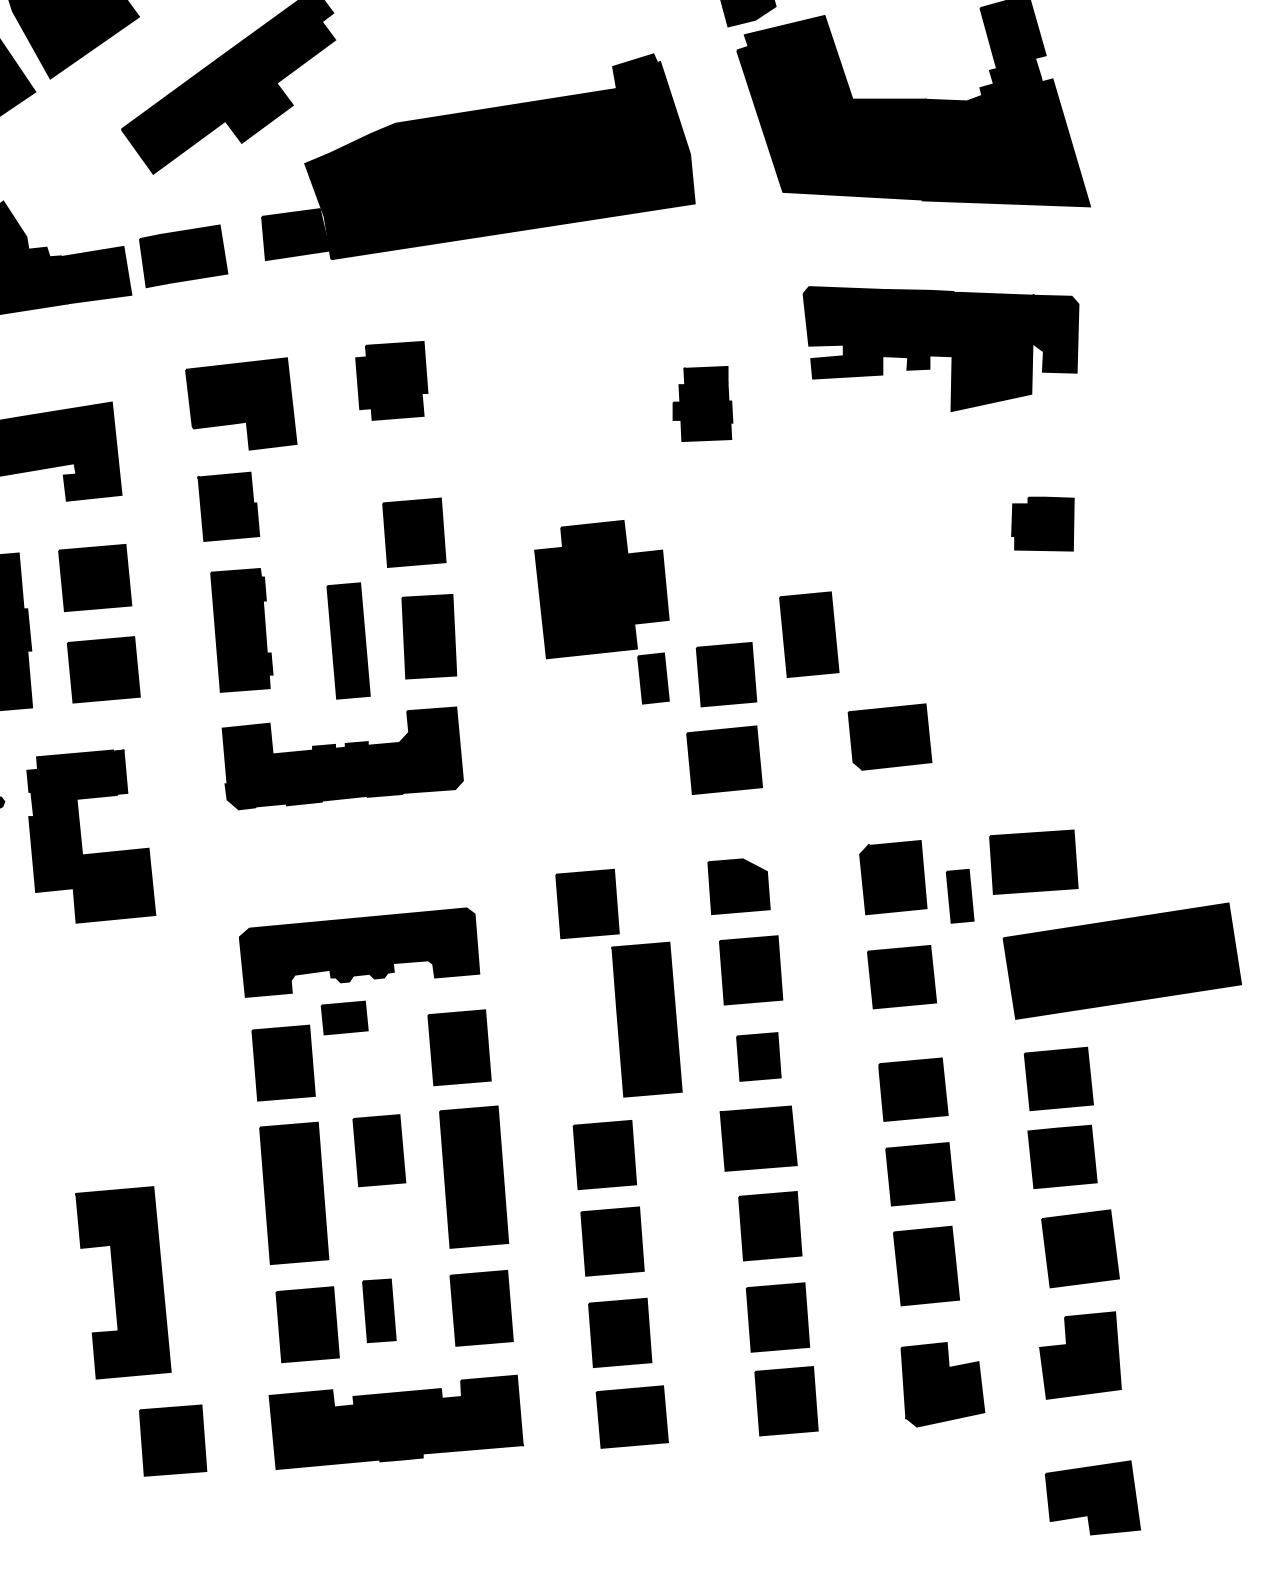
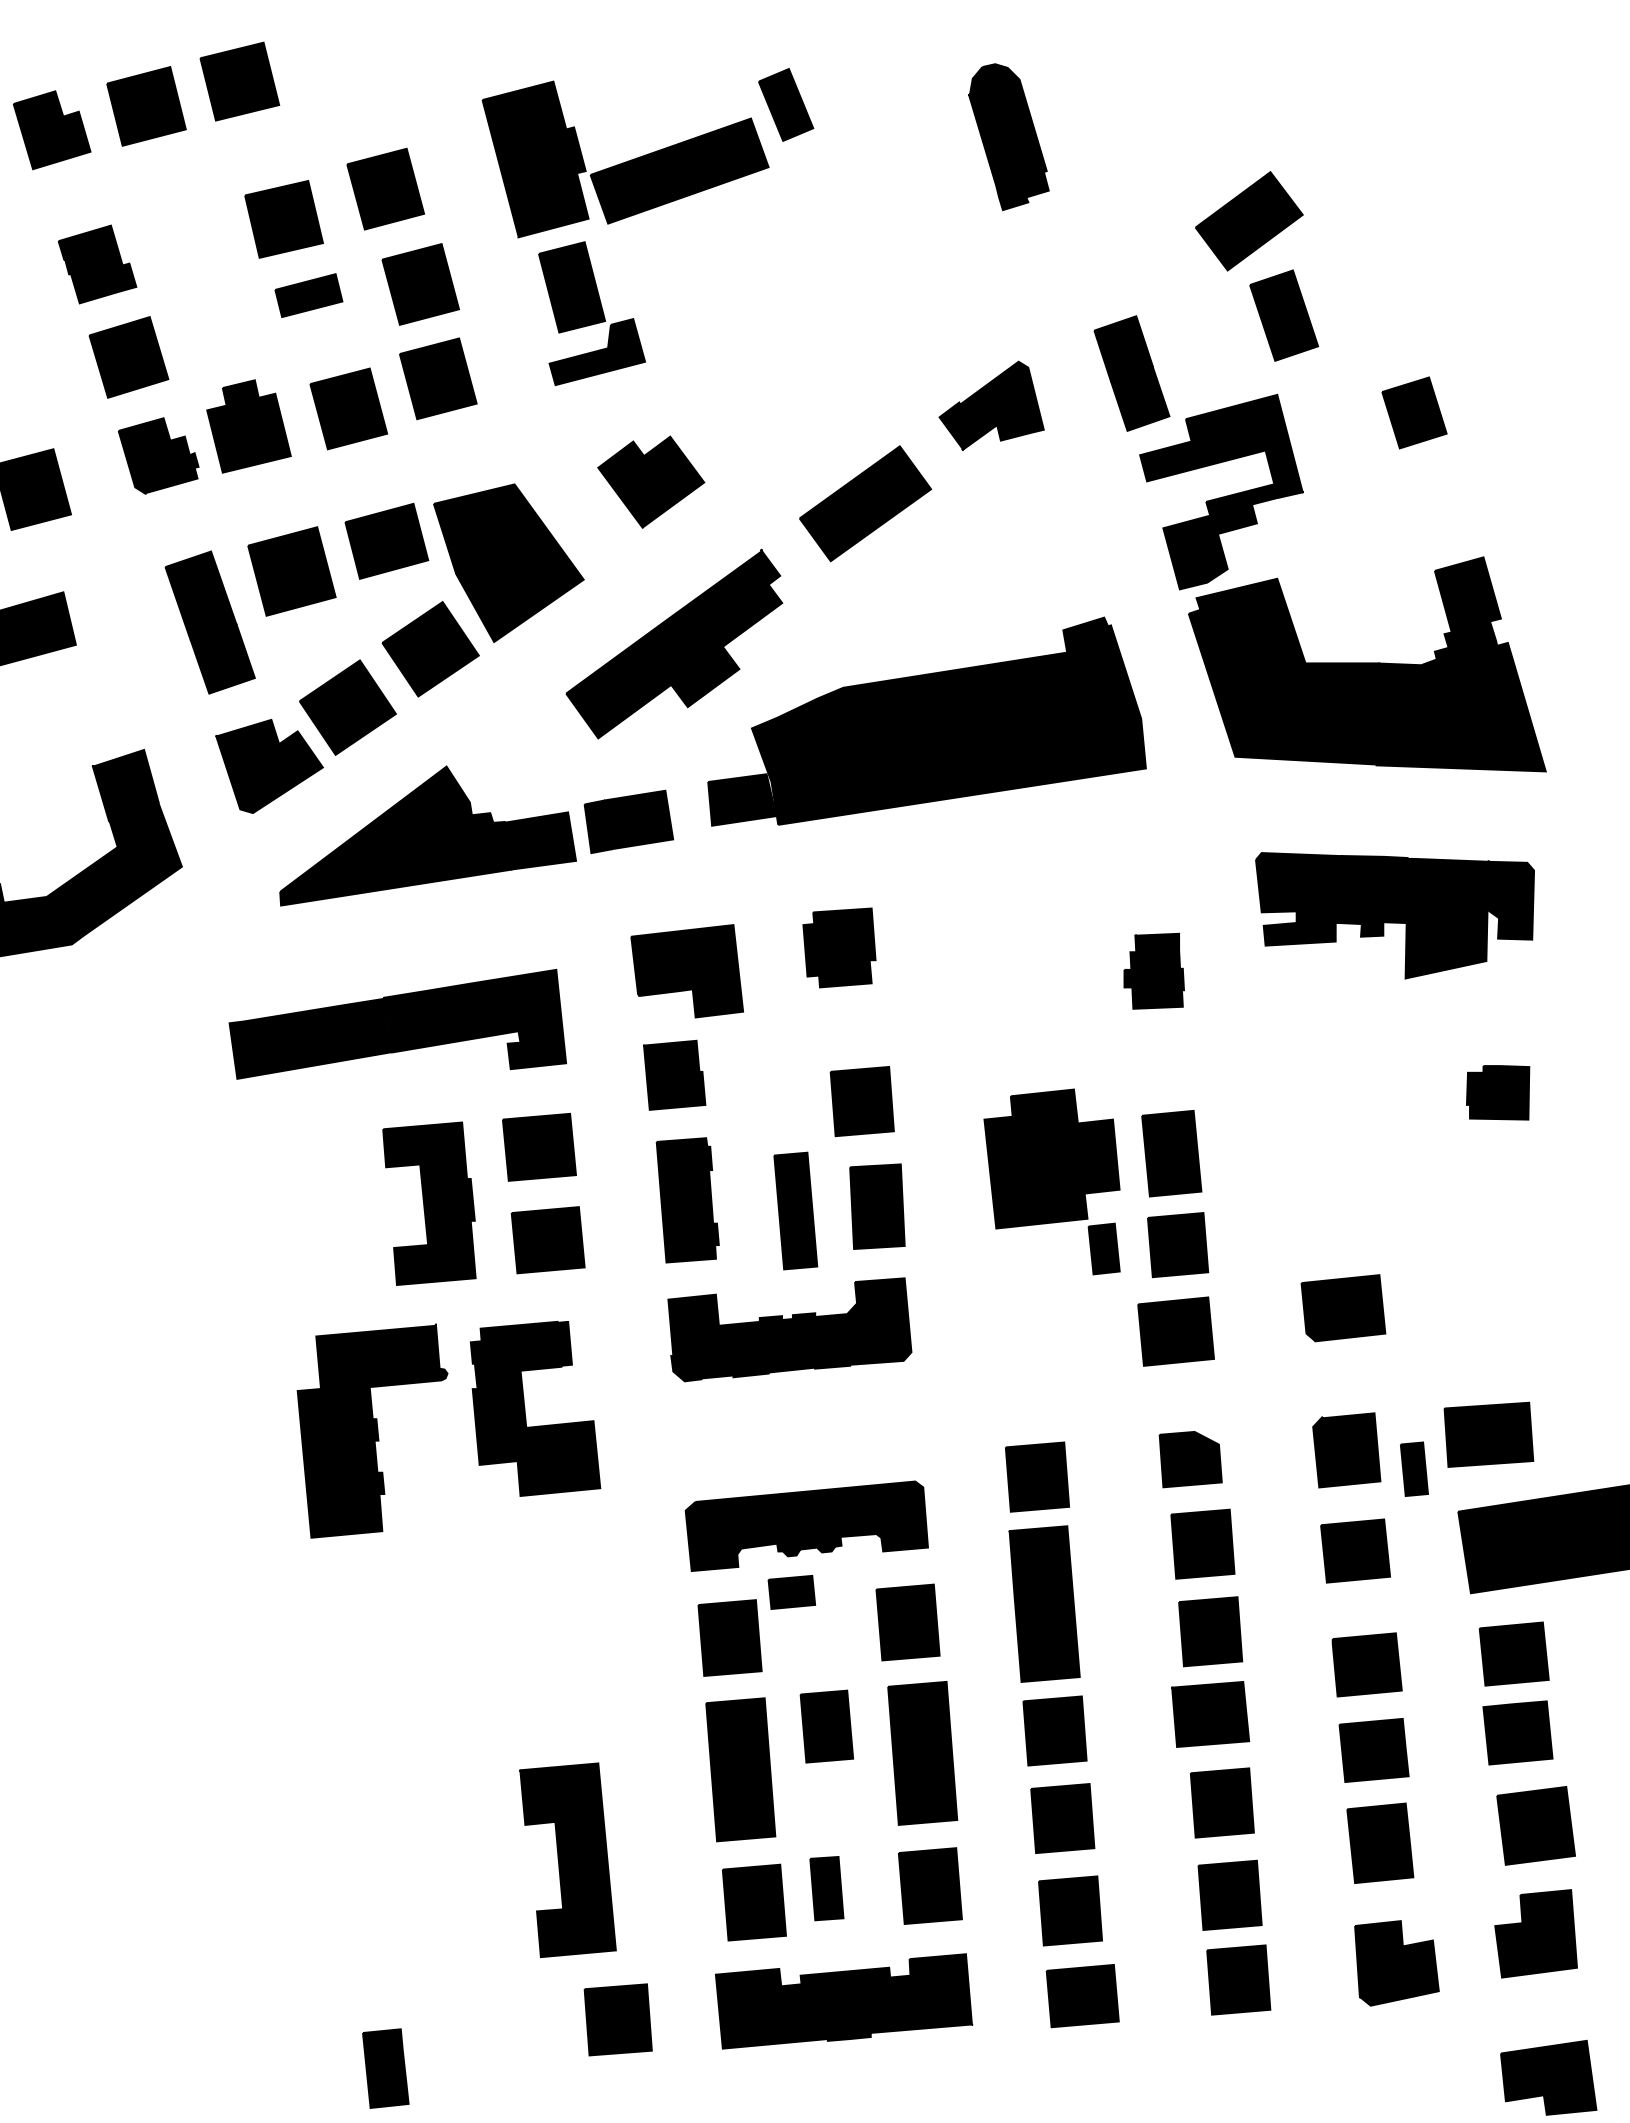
part: (809, 634) -> (1171, 1153), moved
part: (646, 1019) -> (1044, 1603), moved
part: (758, 1056) -> (1210, 1631), size x1.43

